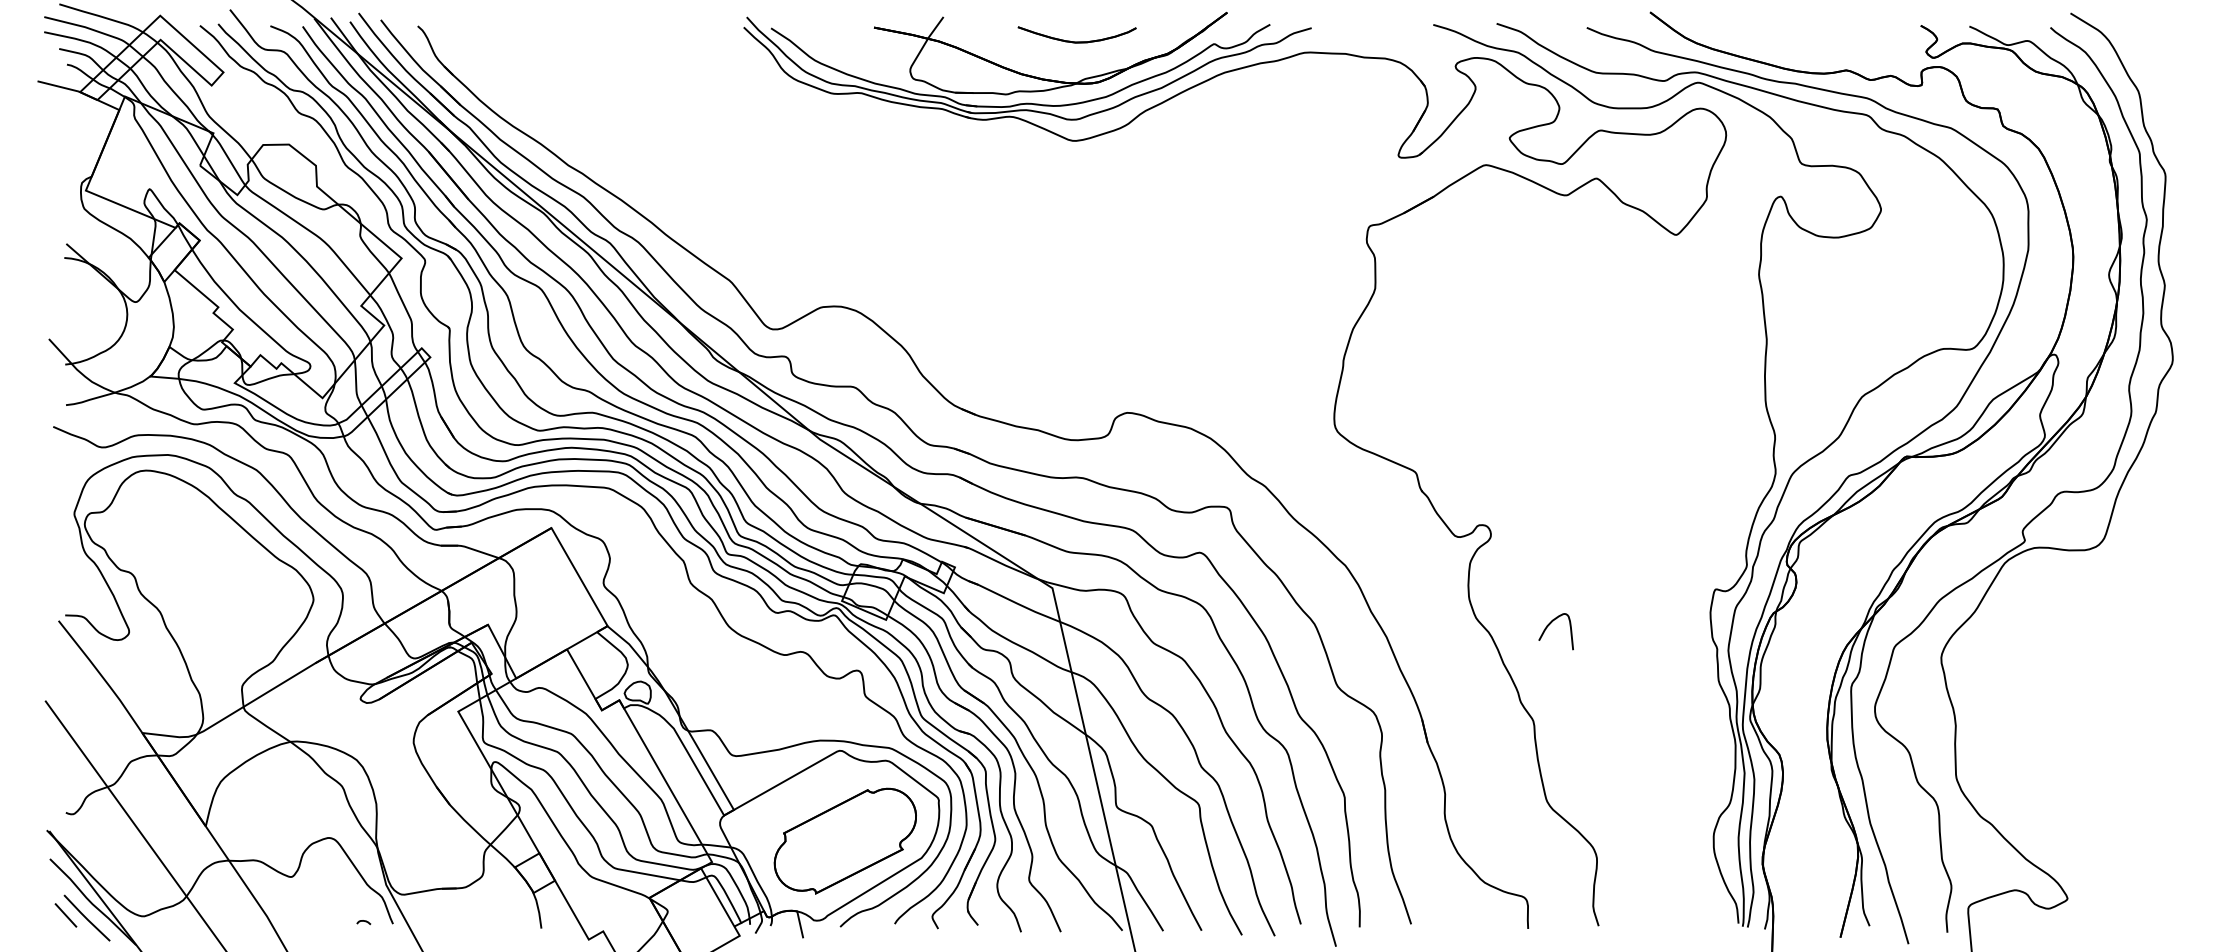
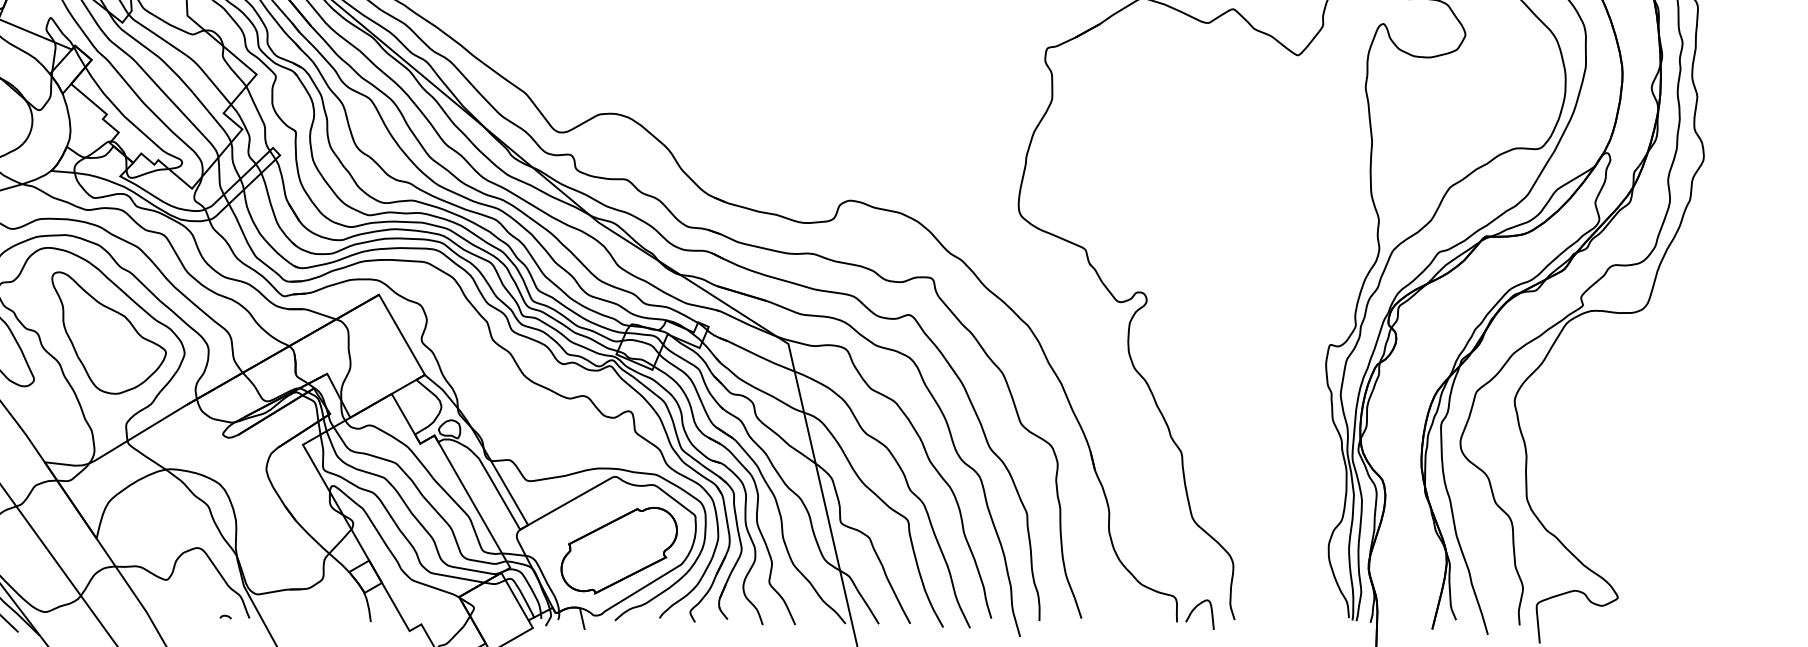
part: (220, 574) -> (108, 332), added
curve: (1549, 625) -> (1194, 609), moved

